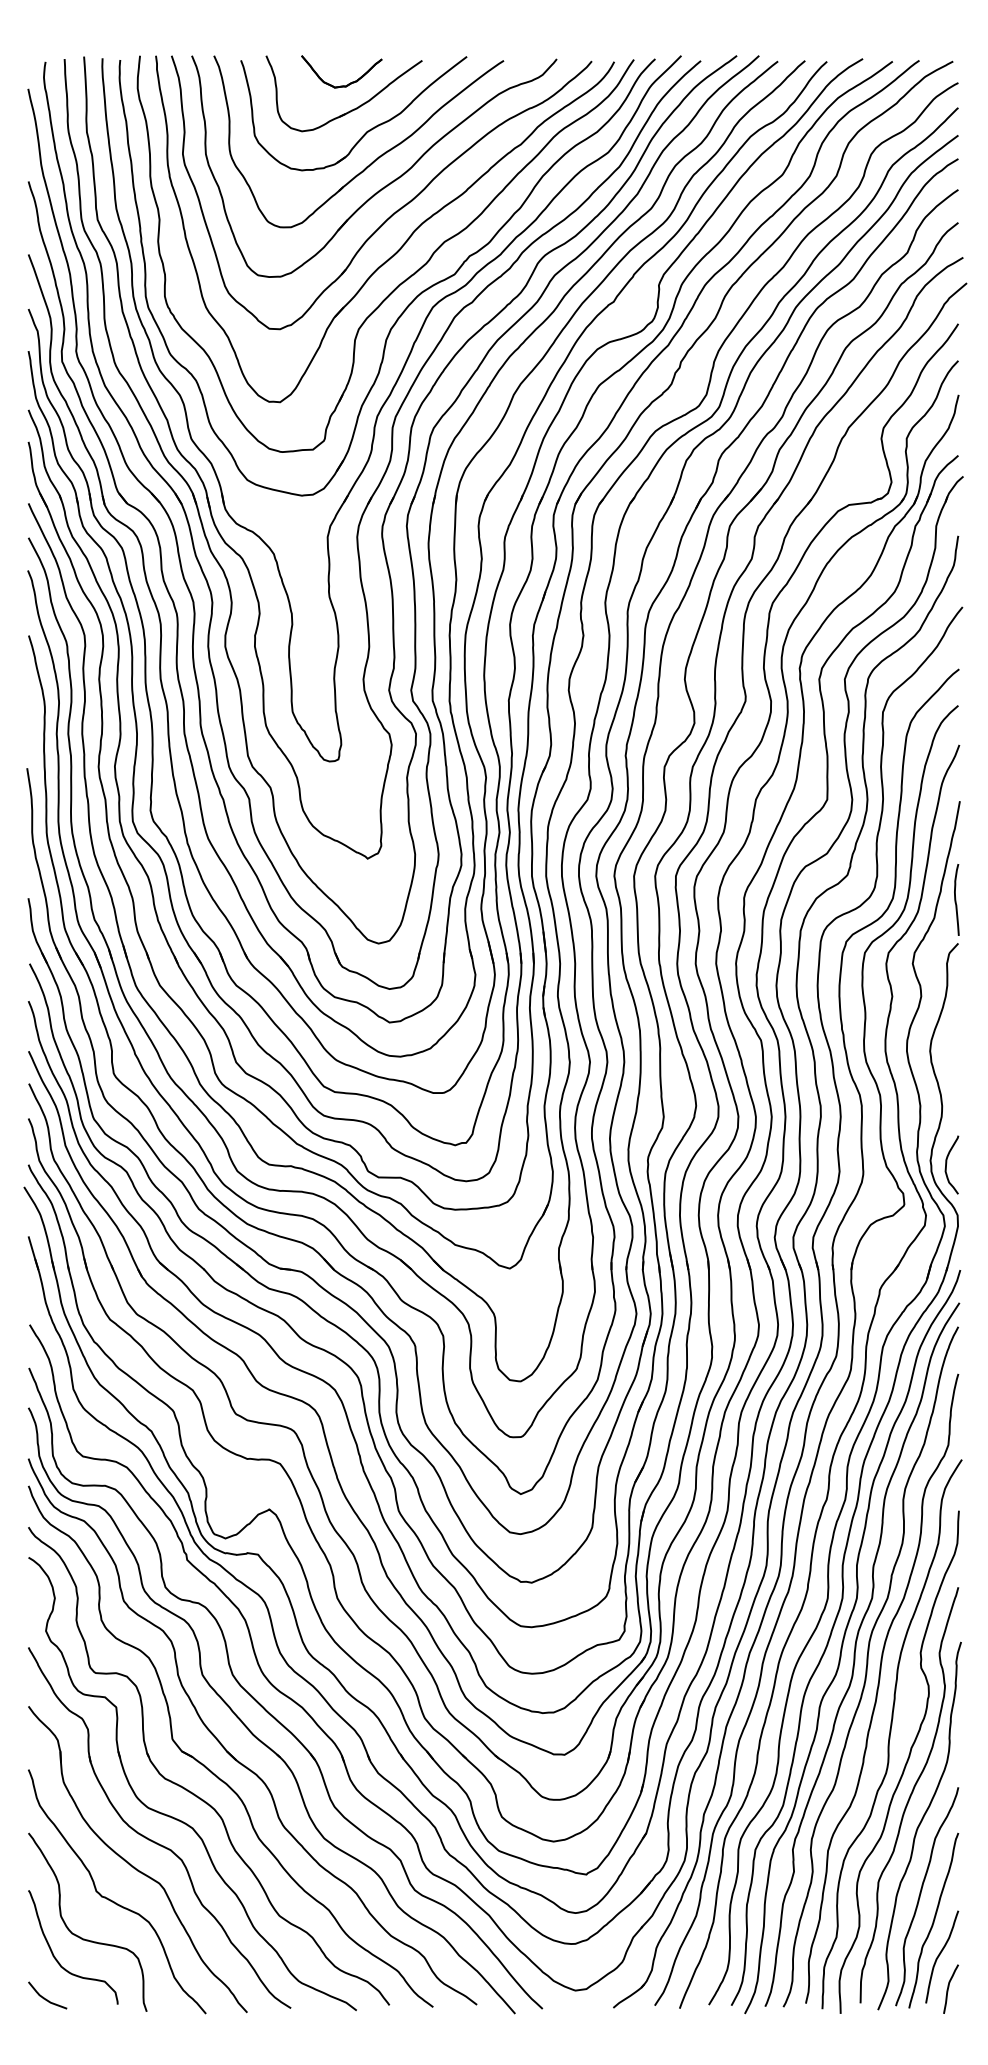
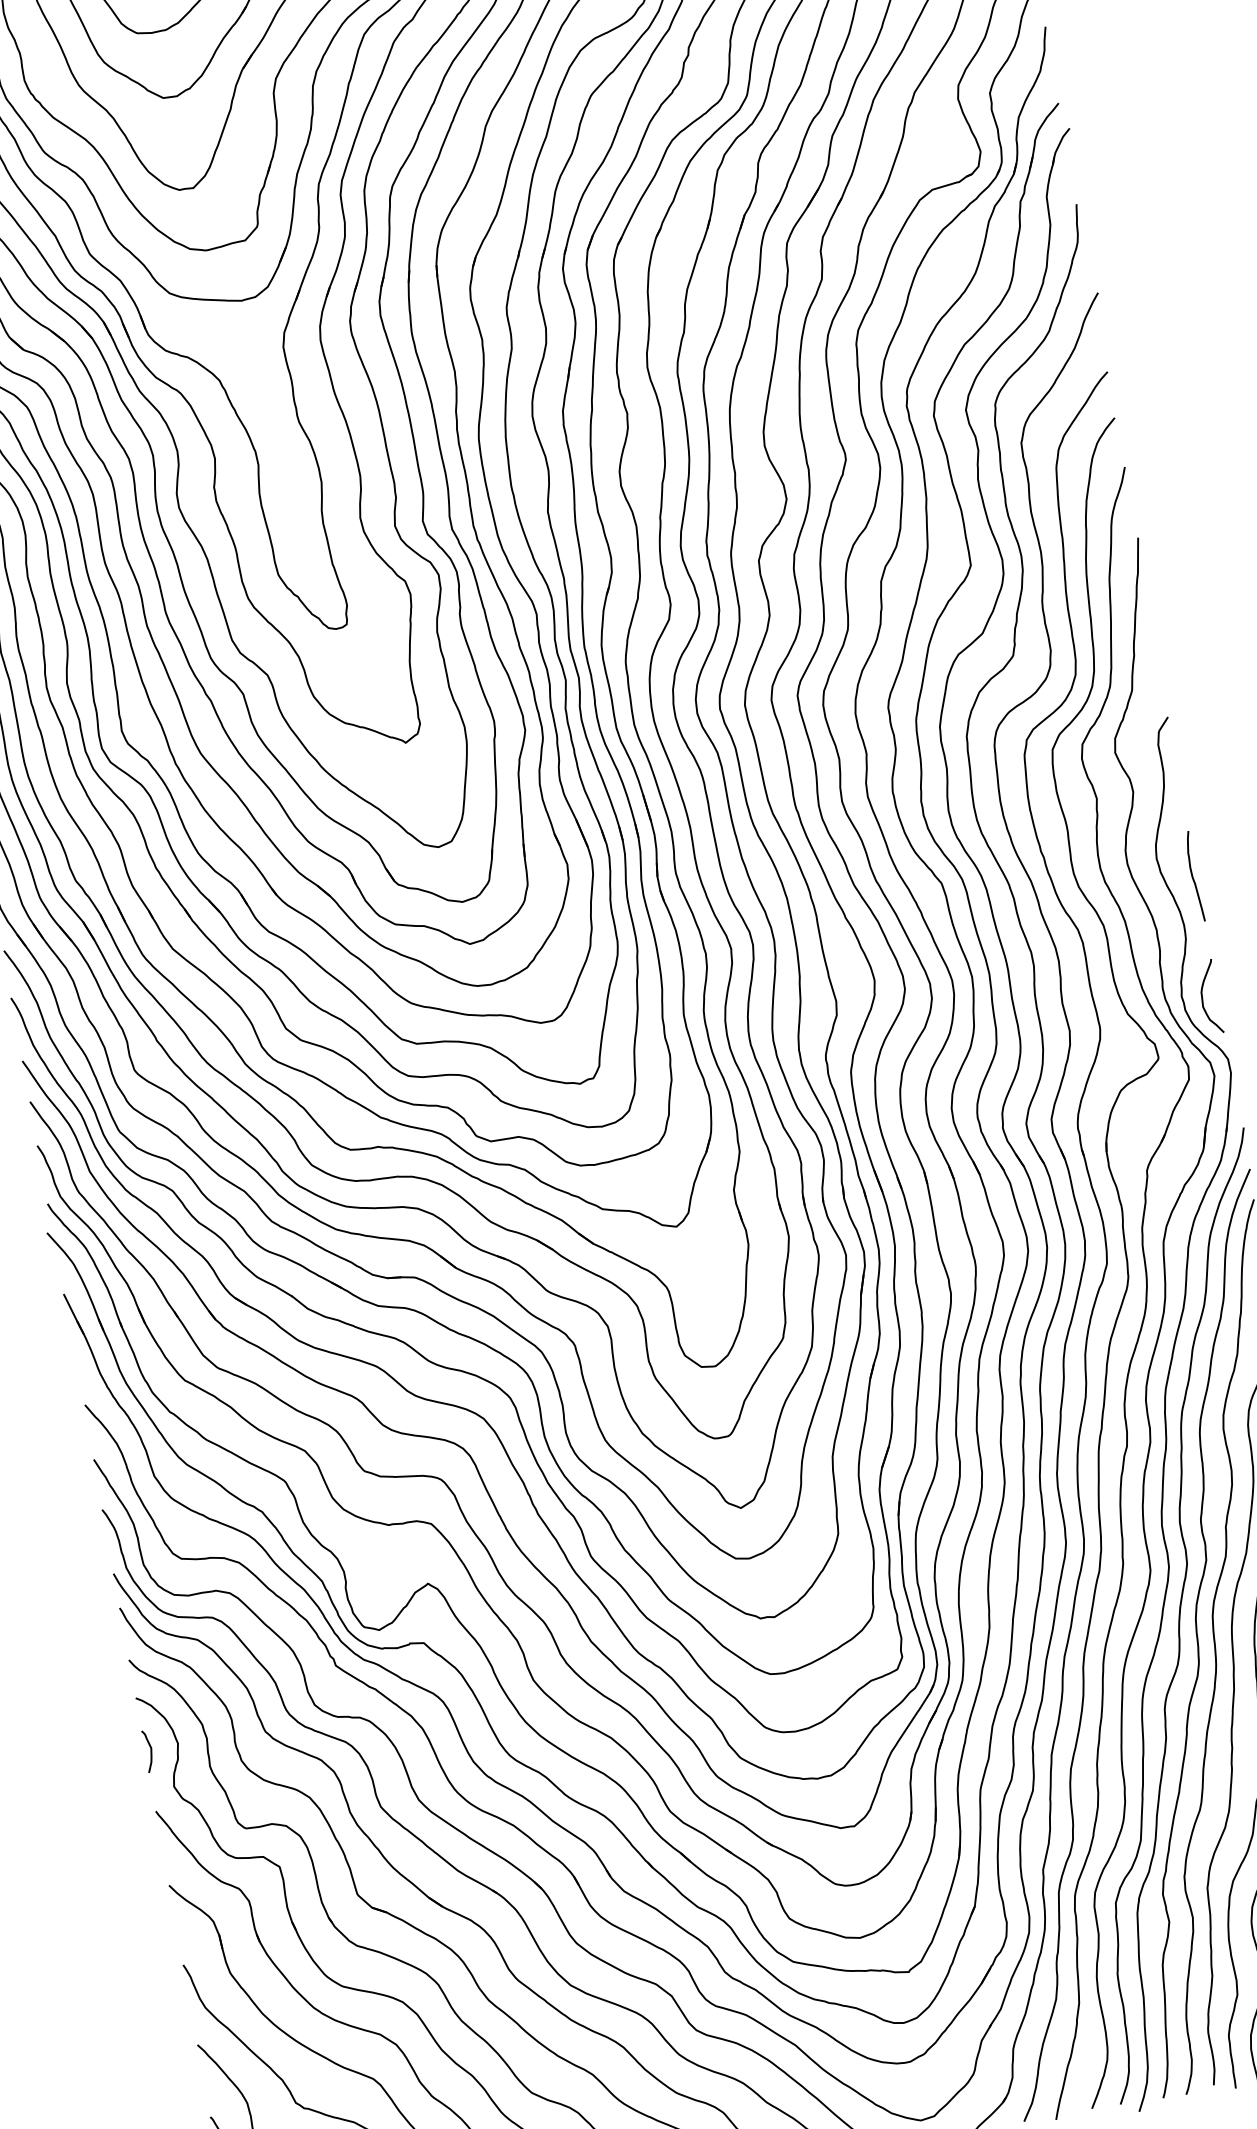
curve: (956, 899) -> (1193, 876), moved
curve: (32, 1600) -> (150, 1751), added

